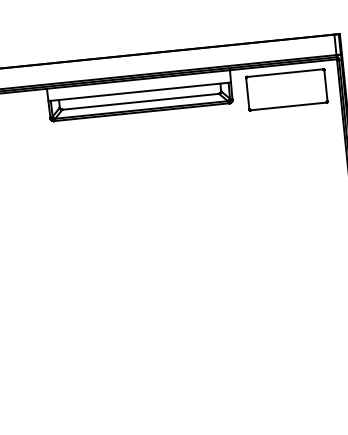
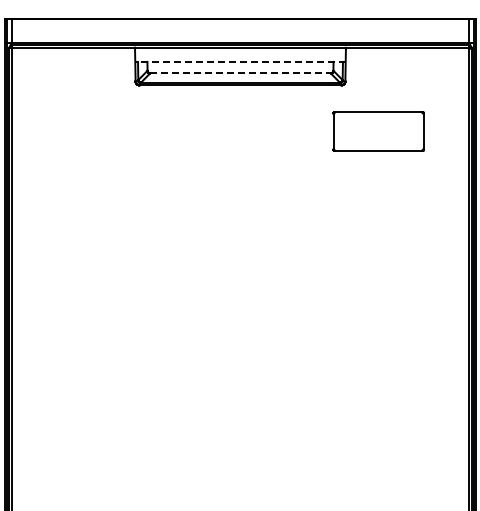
part: (286, 89) -> (378, 131), moved
line: (139, 91) -> (240, 61), solid -> dashed
line: (140, 101) -> (240, 73), solid -> dashed

